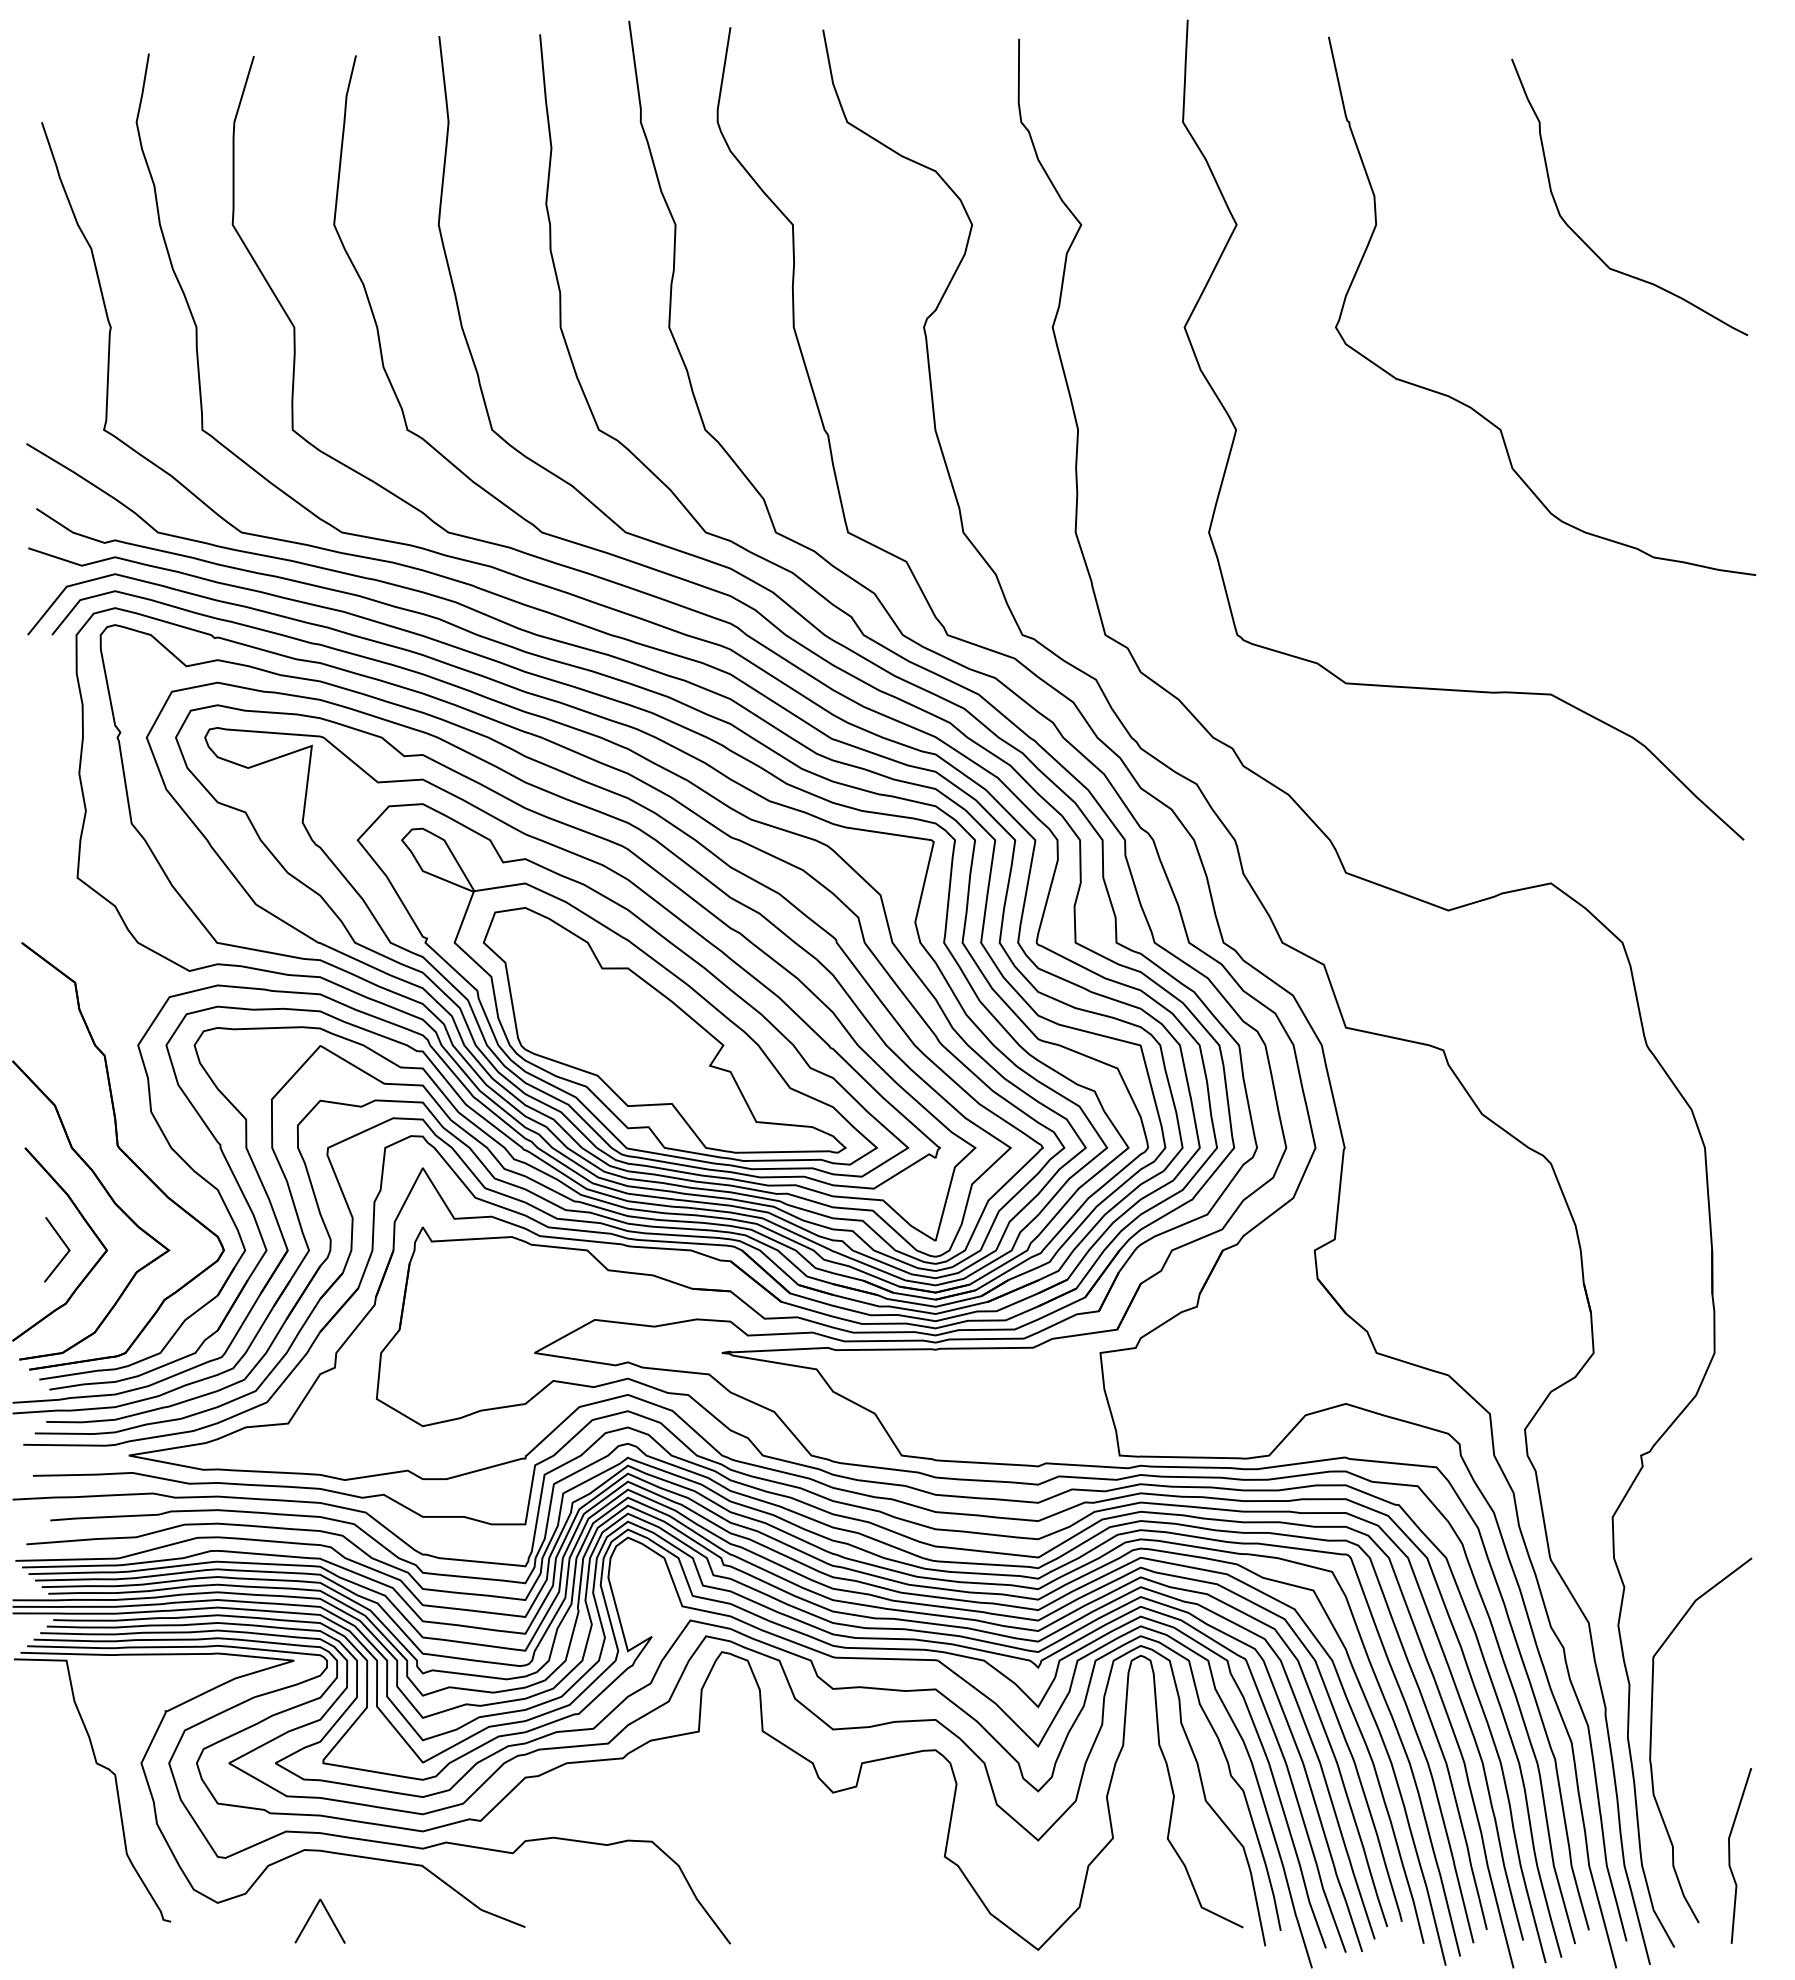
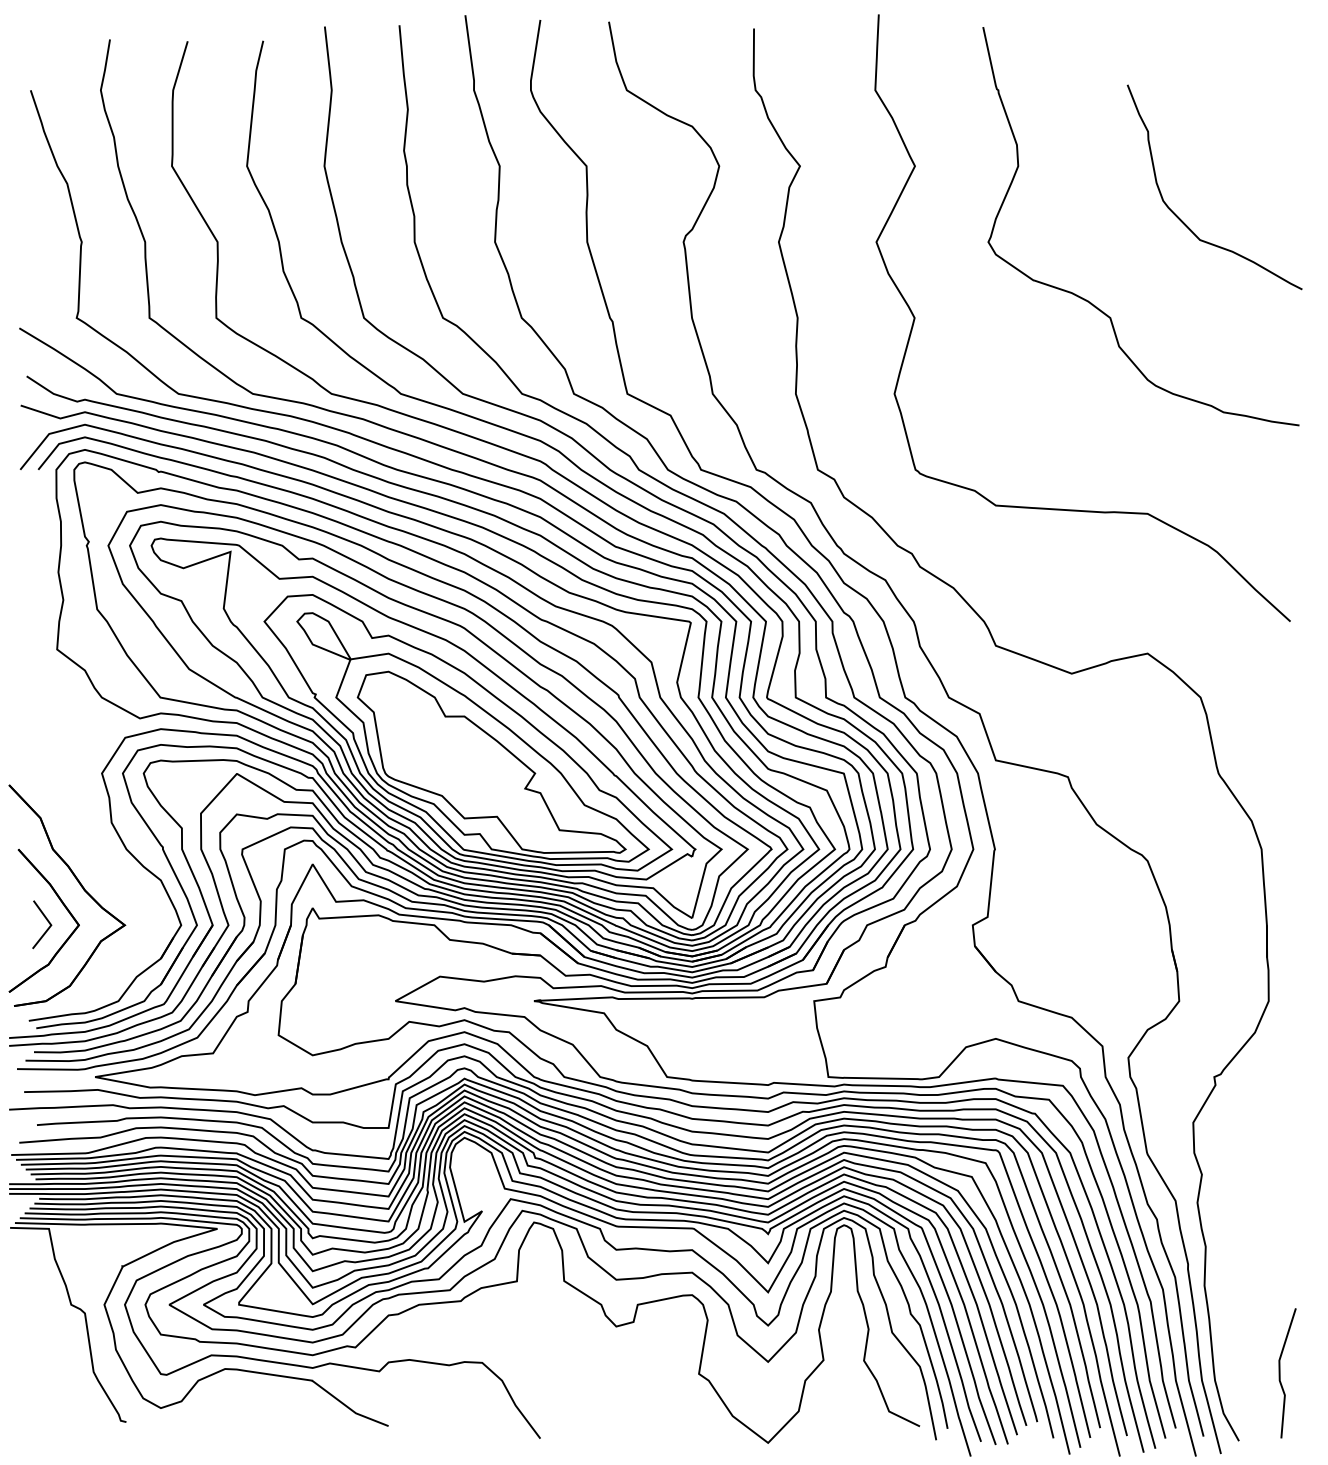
curve: (1584, 241) -> (1181, 219), moved
part: (122, 1156) -> (90, 855), removed
curve: (1651, 1740) -> (1222, 1287), removed
line: (312, 1915) -> (231, 1417), removed

